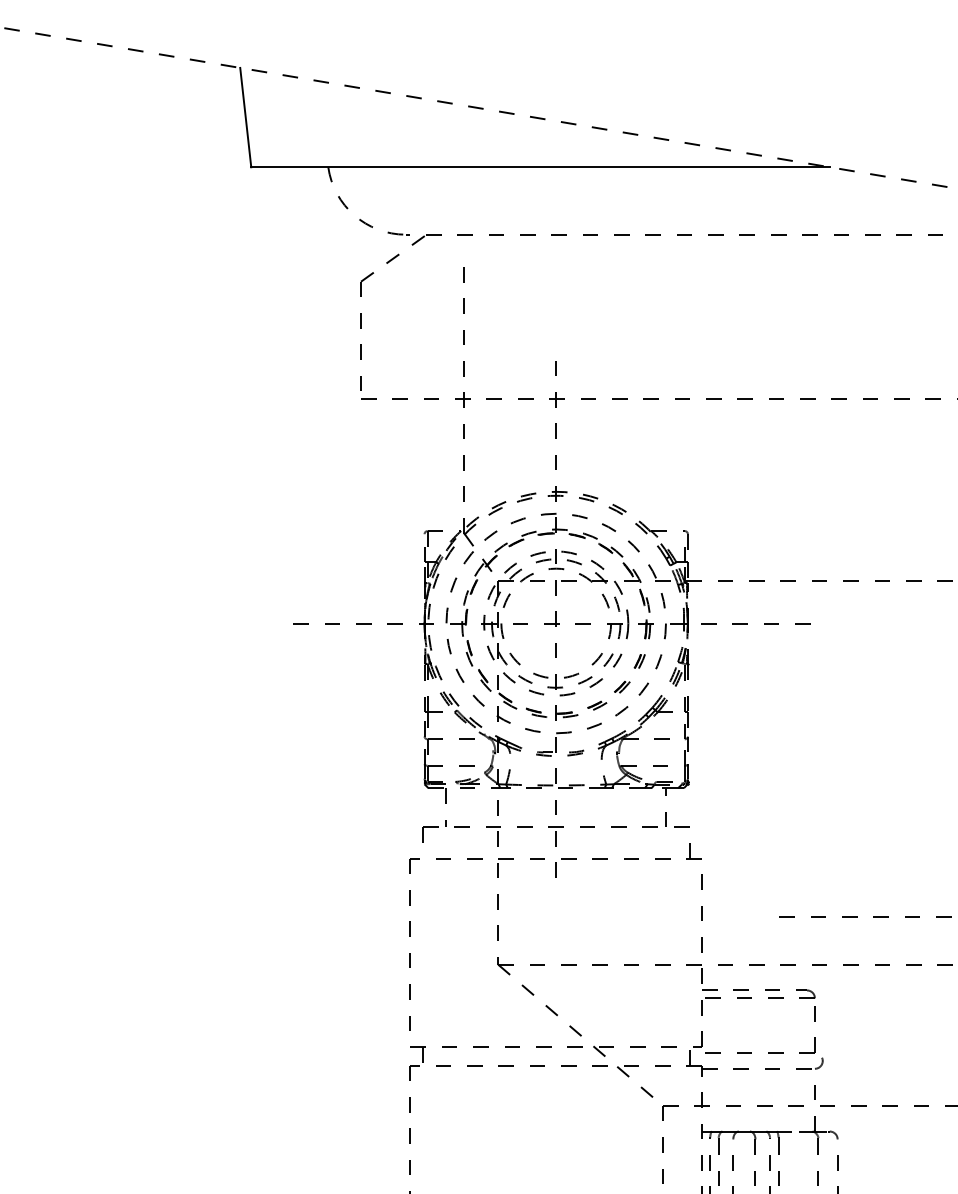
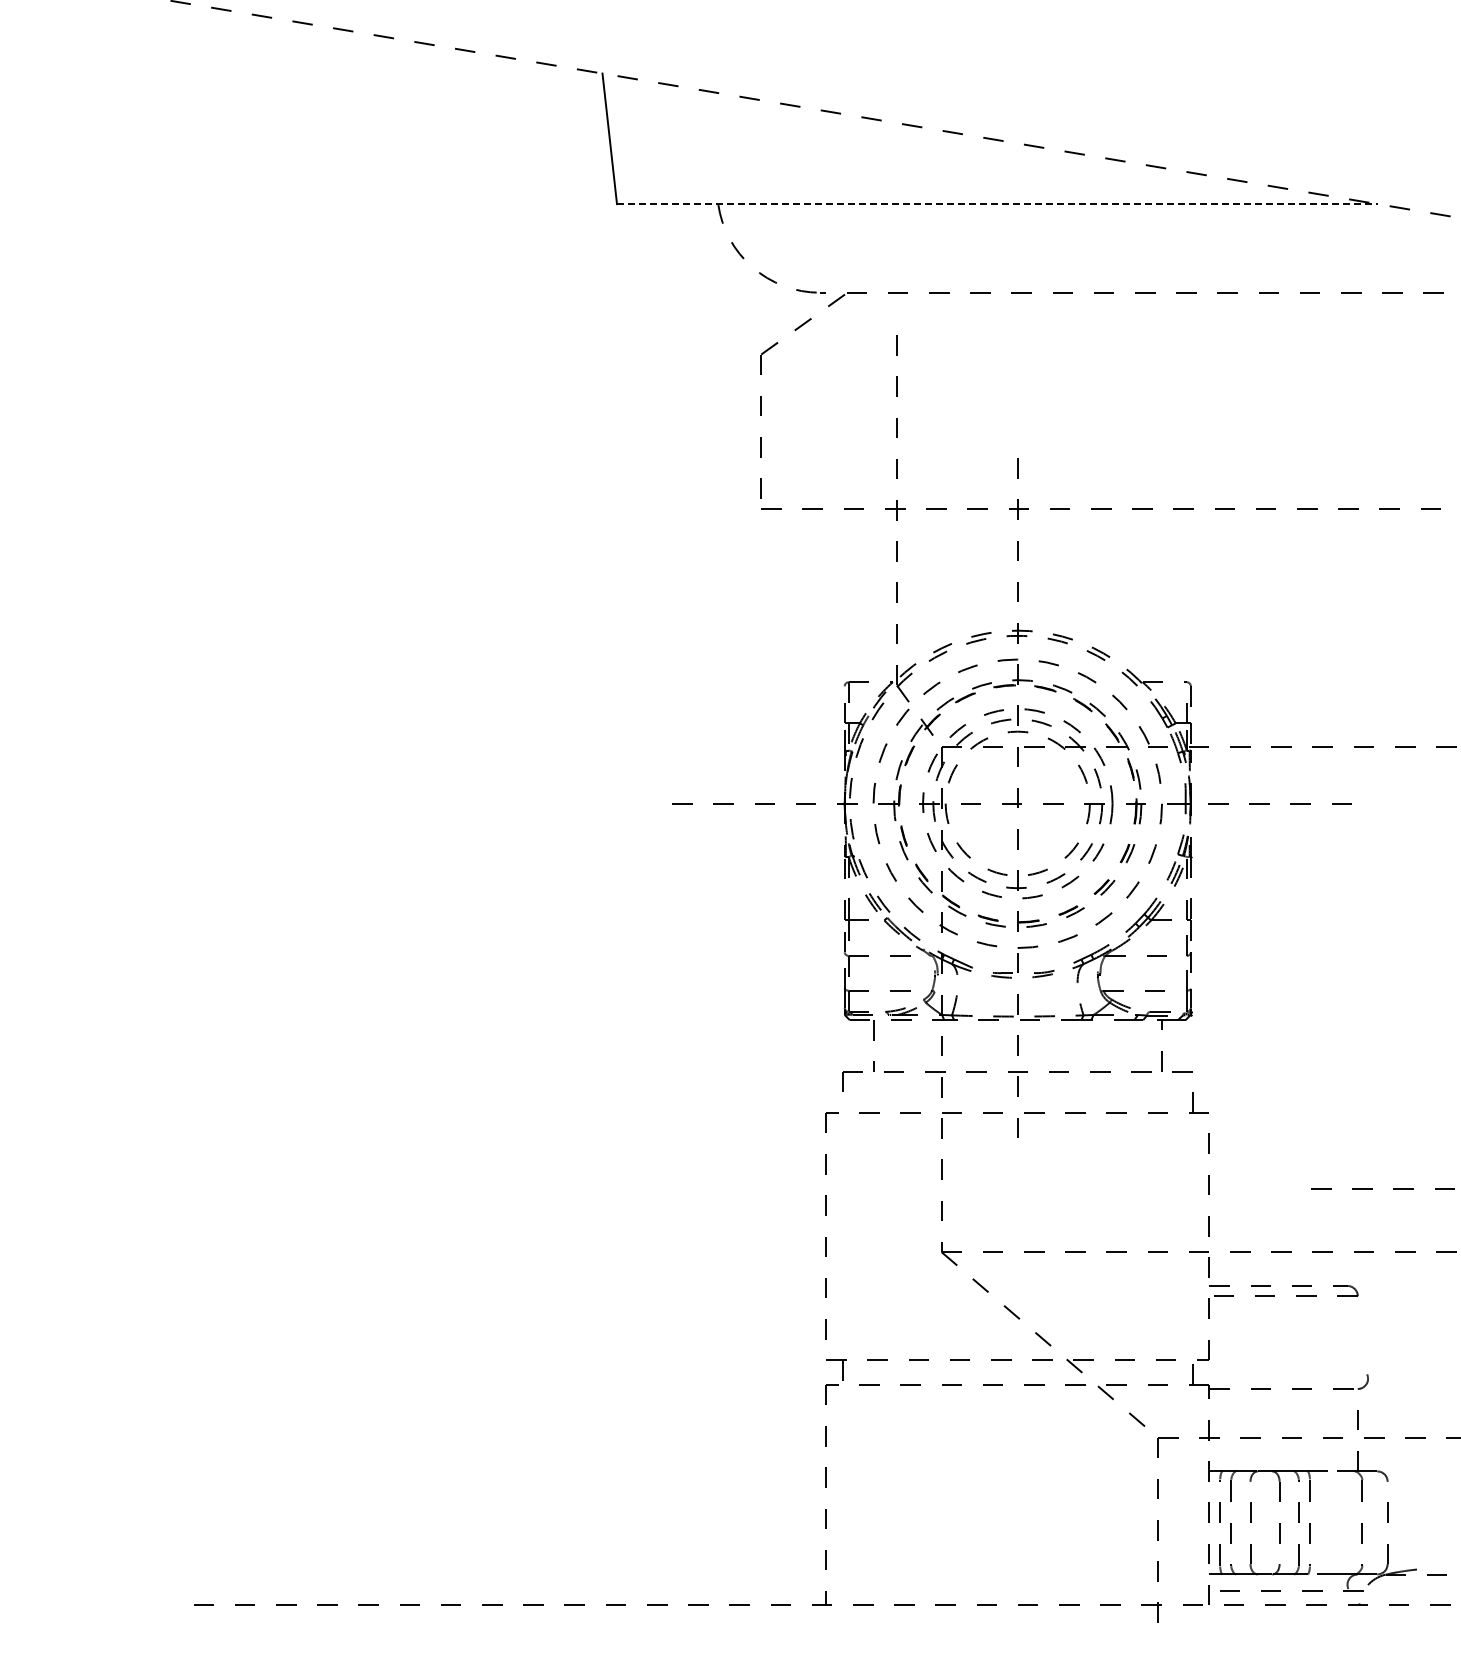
line: (540, 167) -> (997, 204), solid -> dashed
part: (768, 1052) -> (1296, 1367), removed

